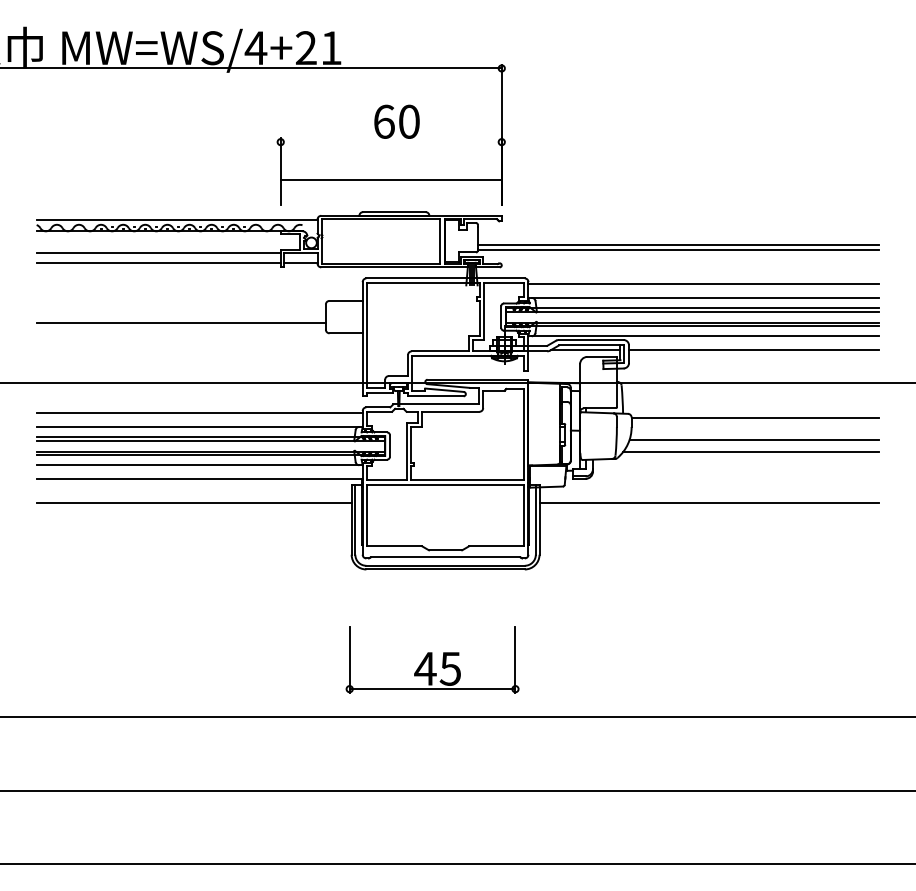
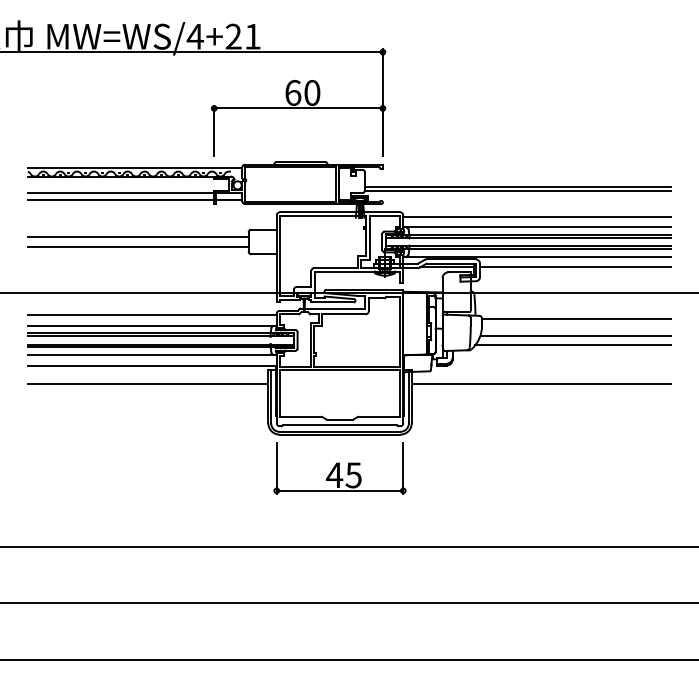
line: (390, 180) -> (297, 108), moved
line: (180, 310) -> (137, 236), added
part: (432, 659) -> (339, 468), moved

